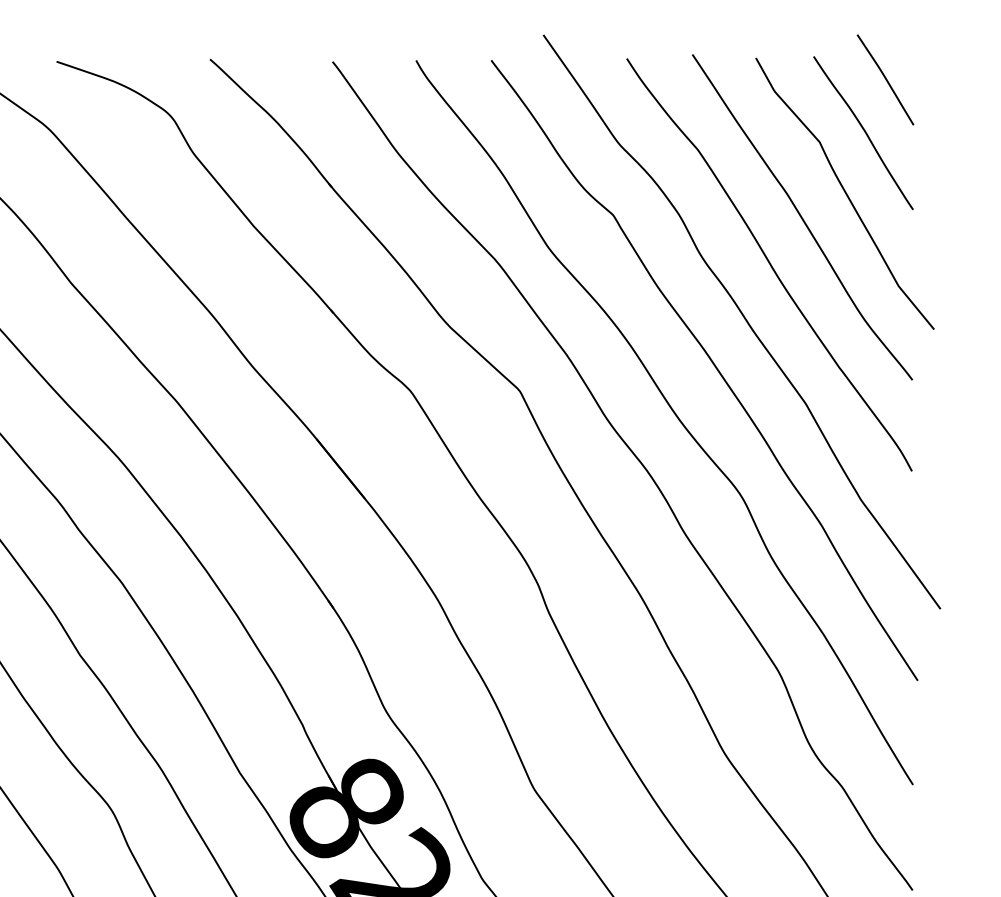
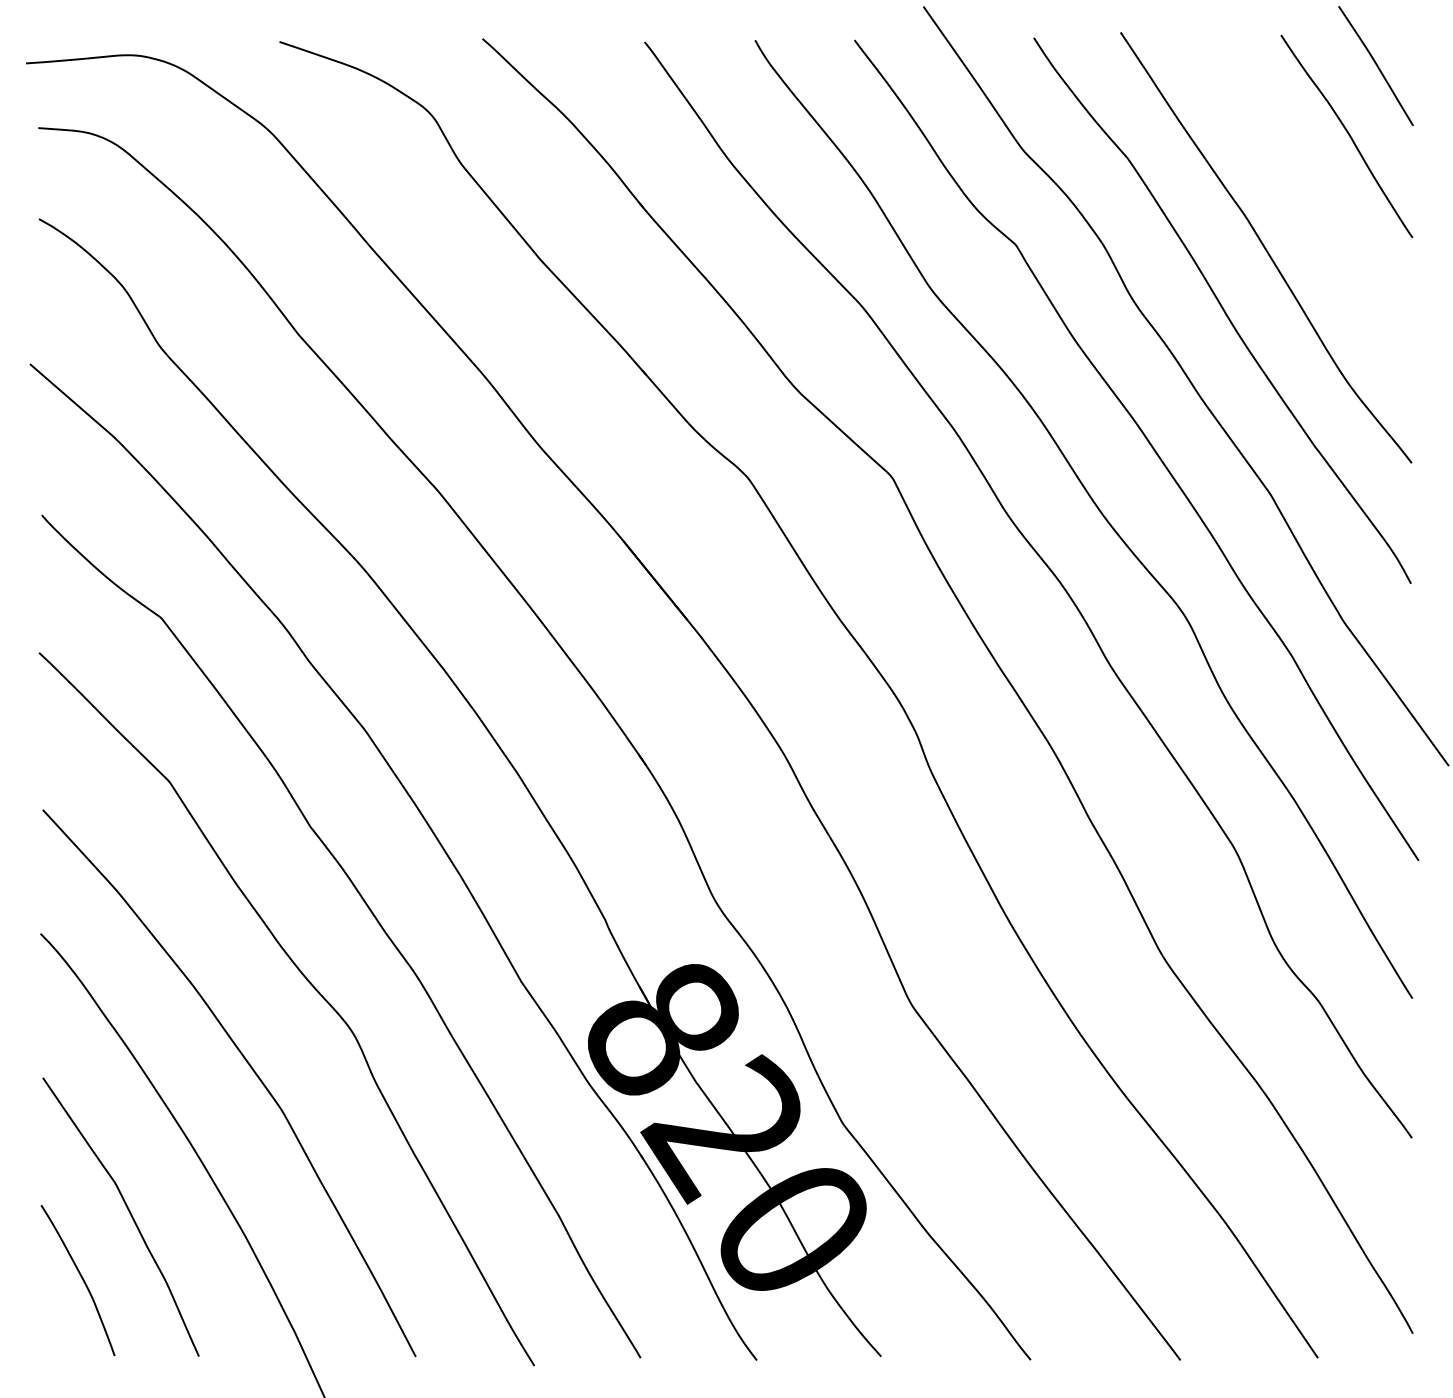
curve: (845, 192) -> (1322, 215), removed

